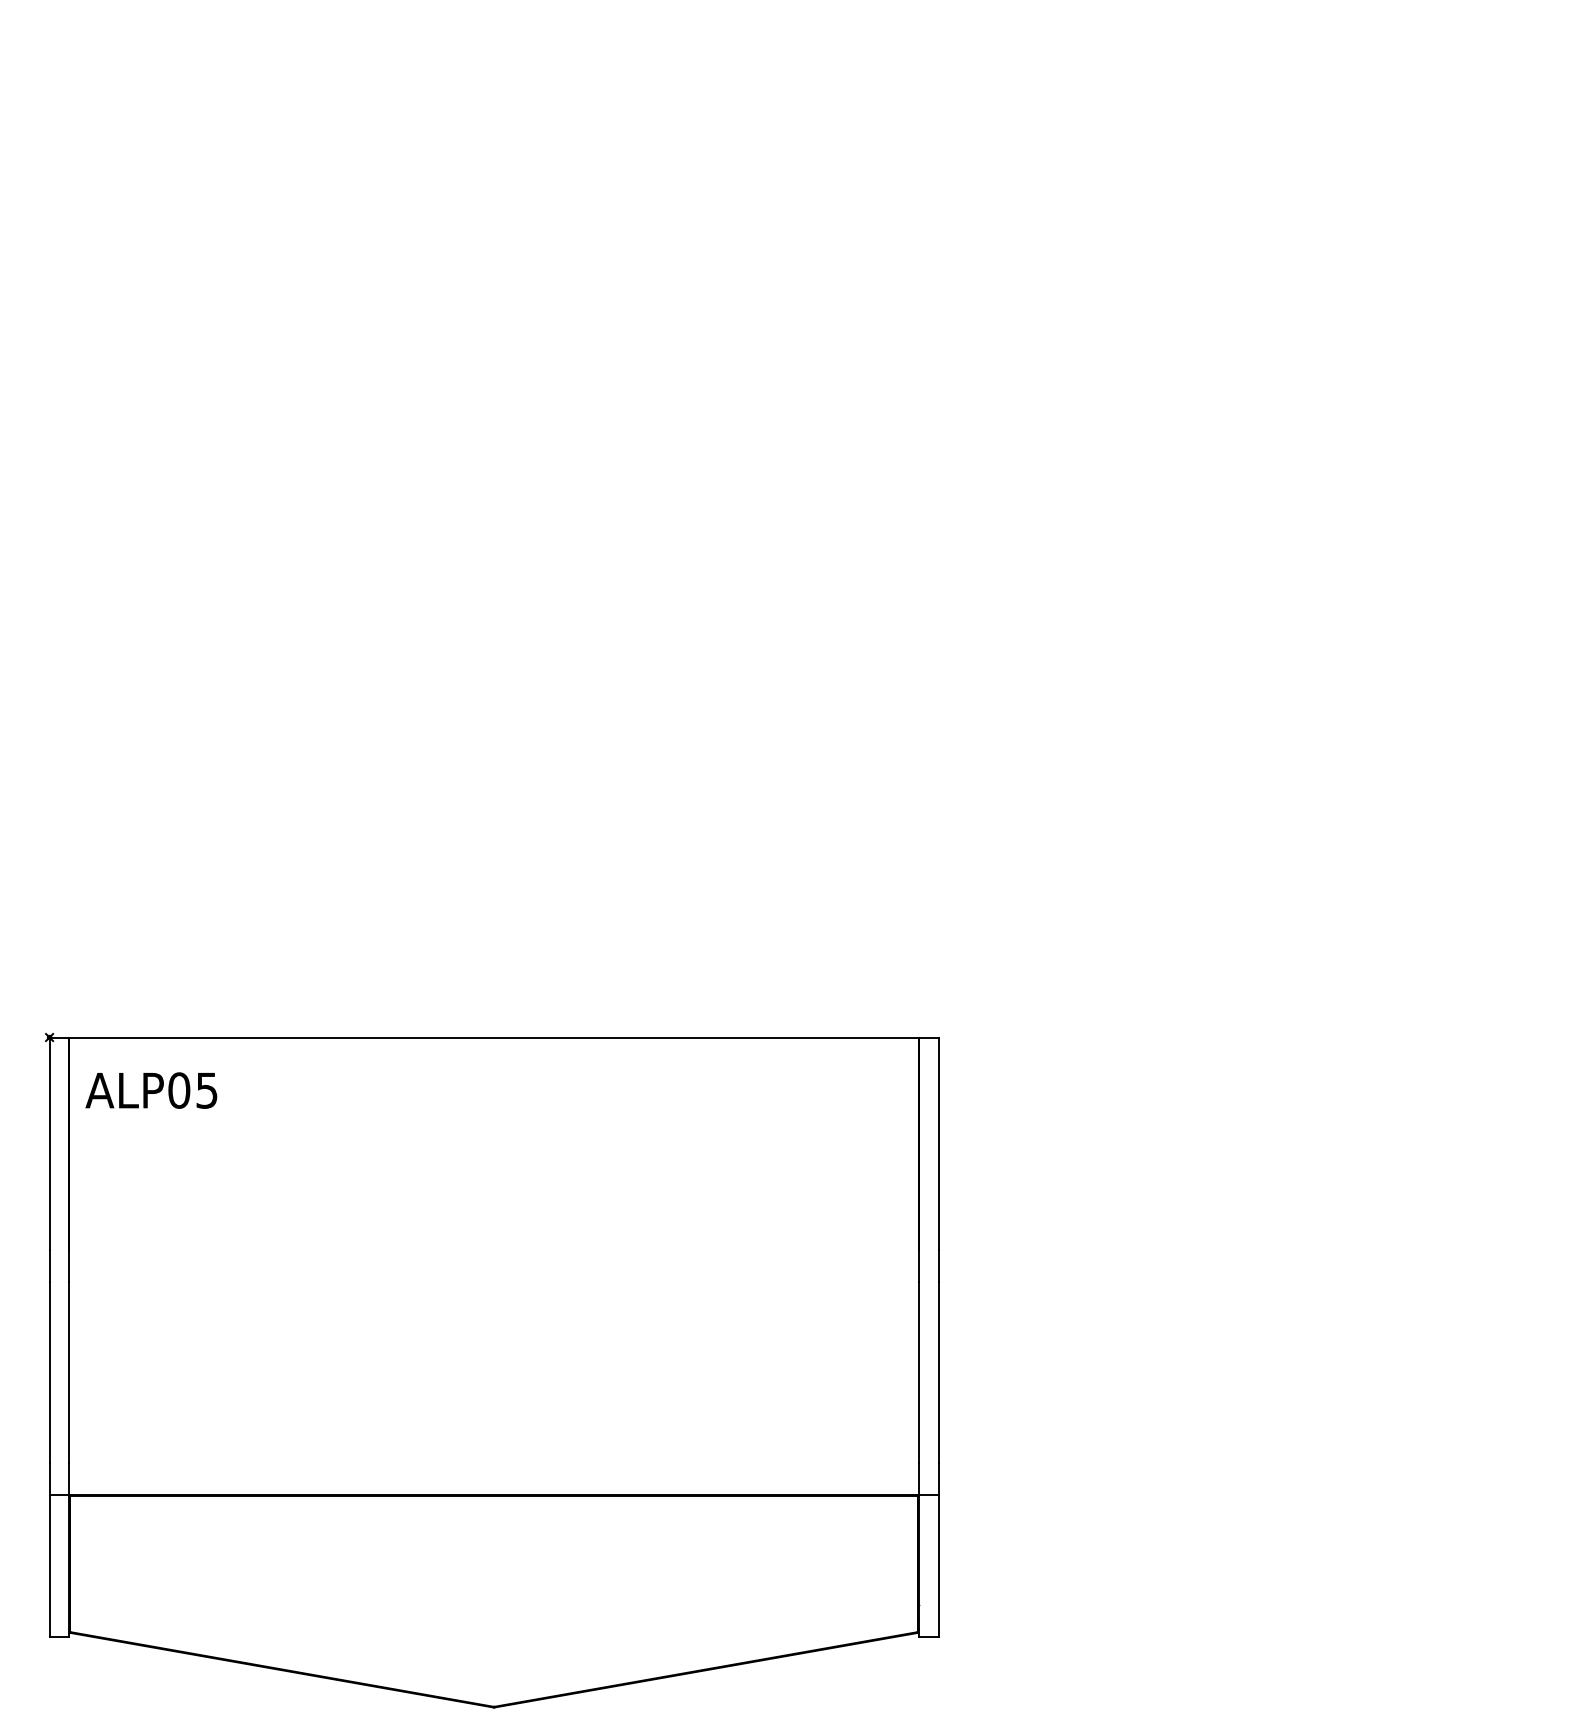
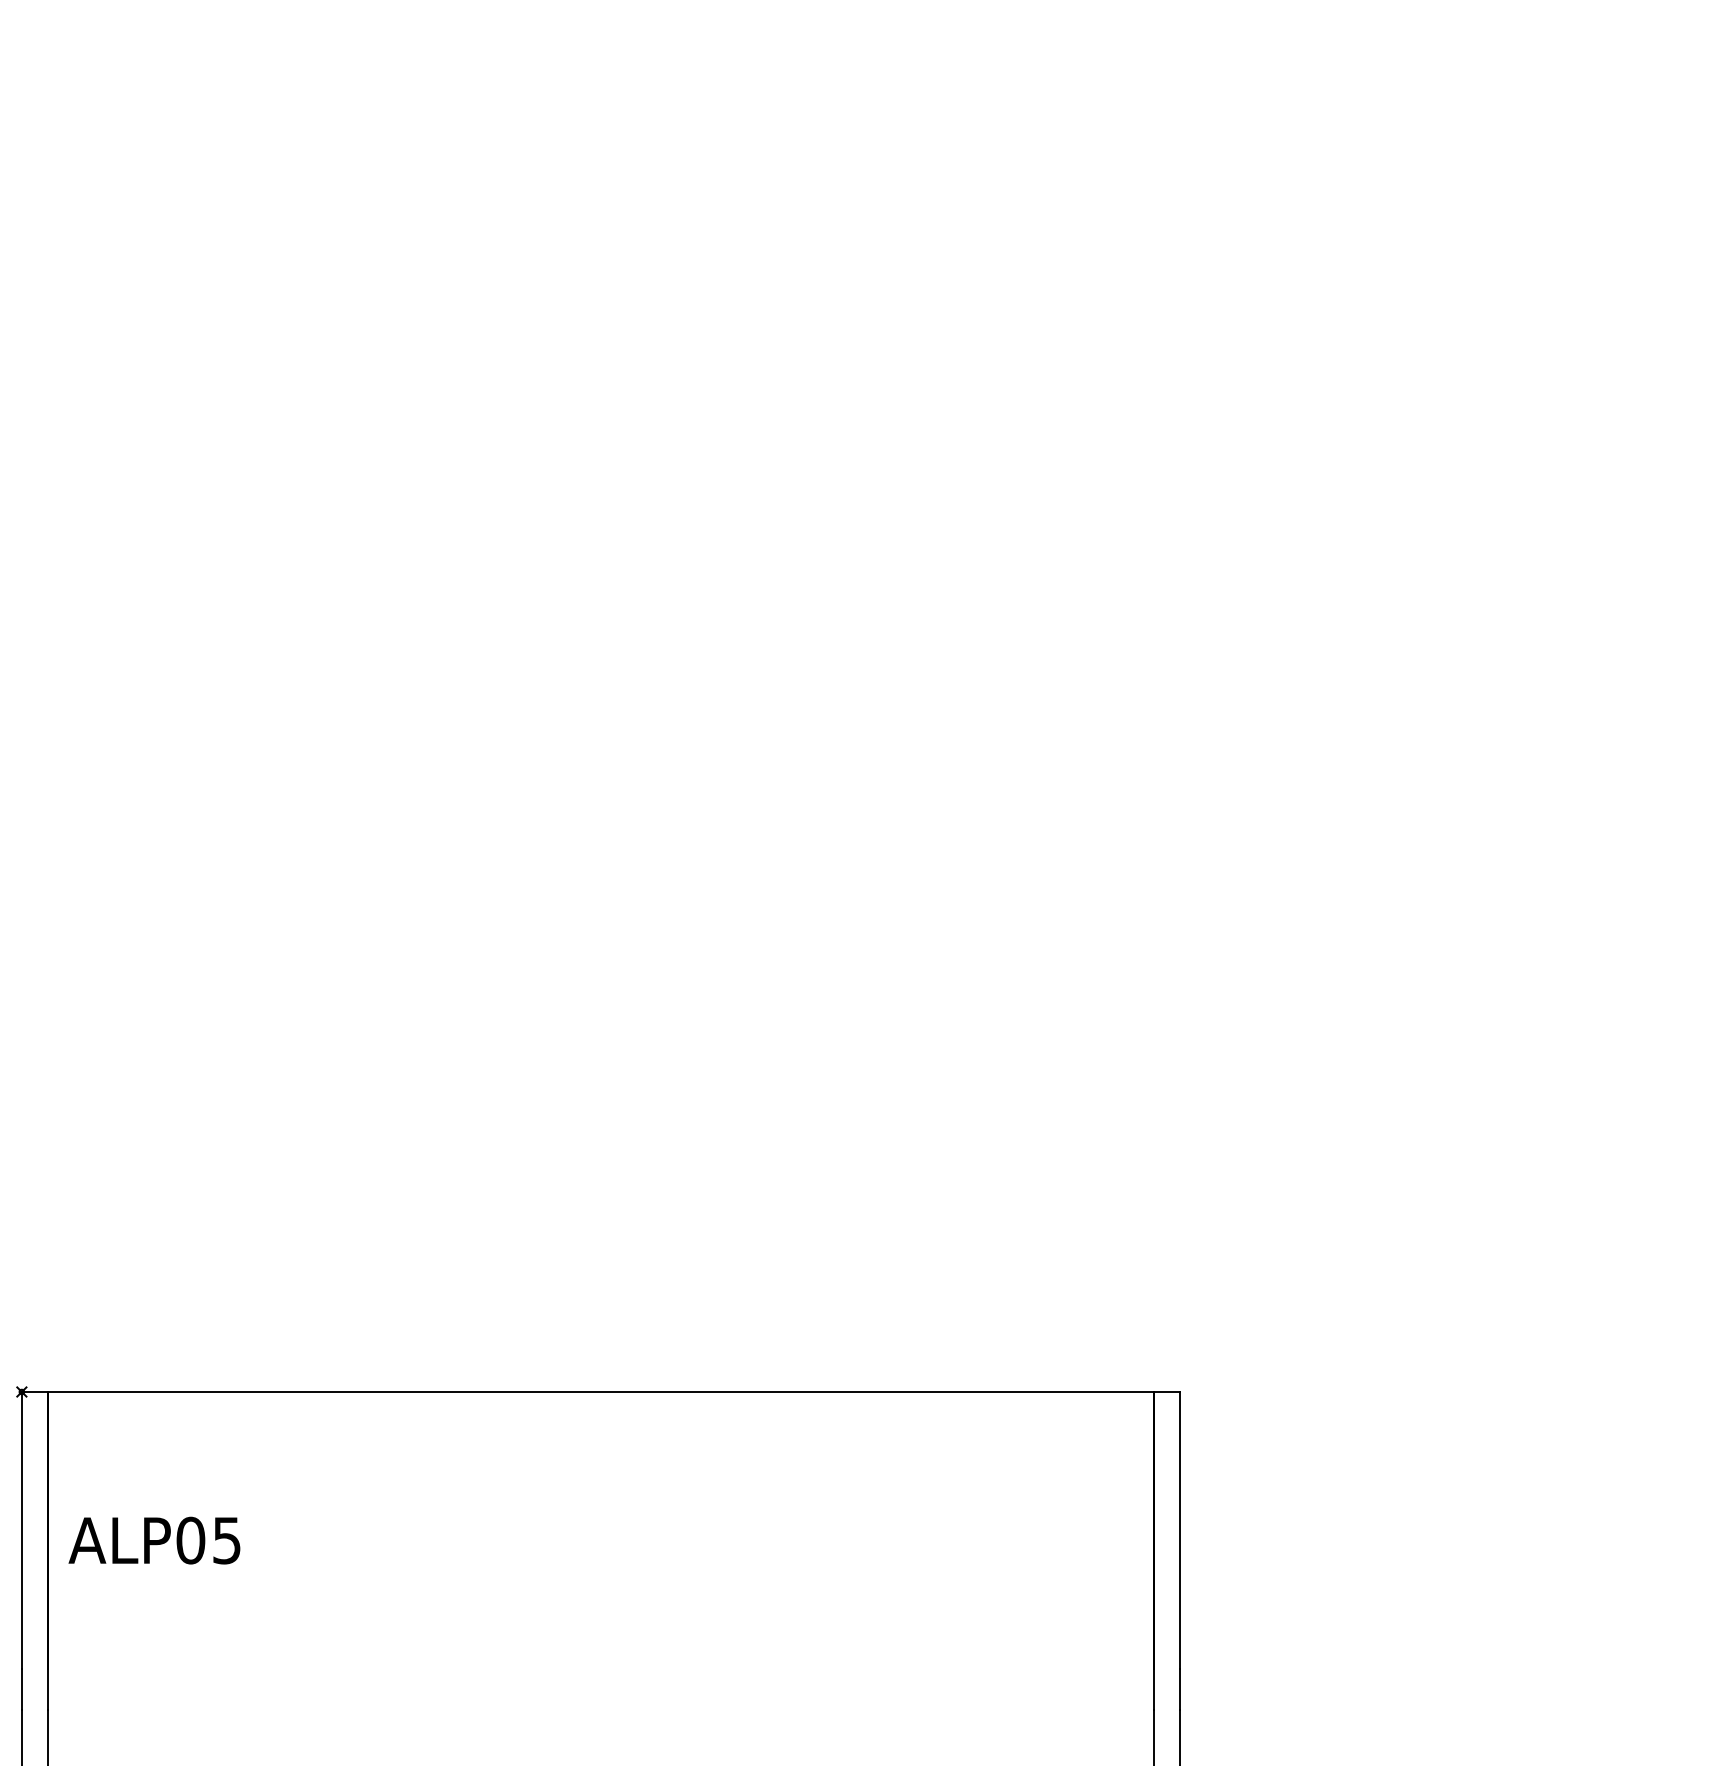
text: (151, 1090) -> (154, 1540), moved

